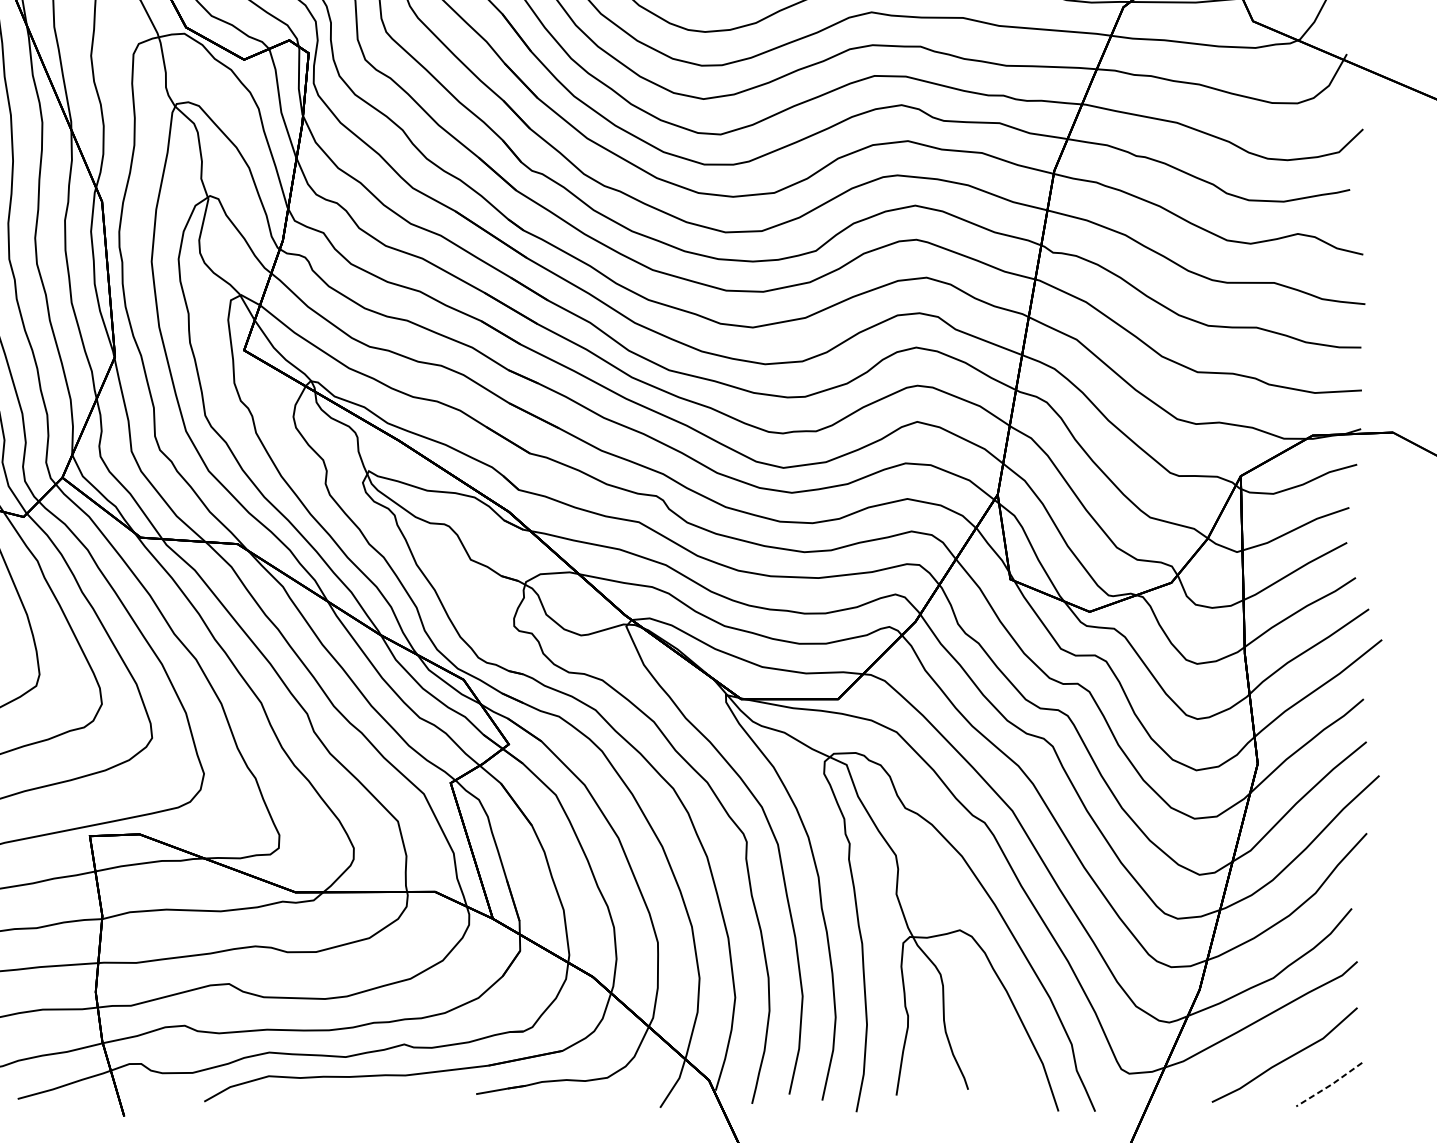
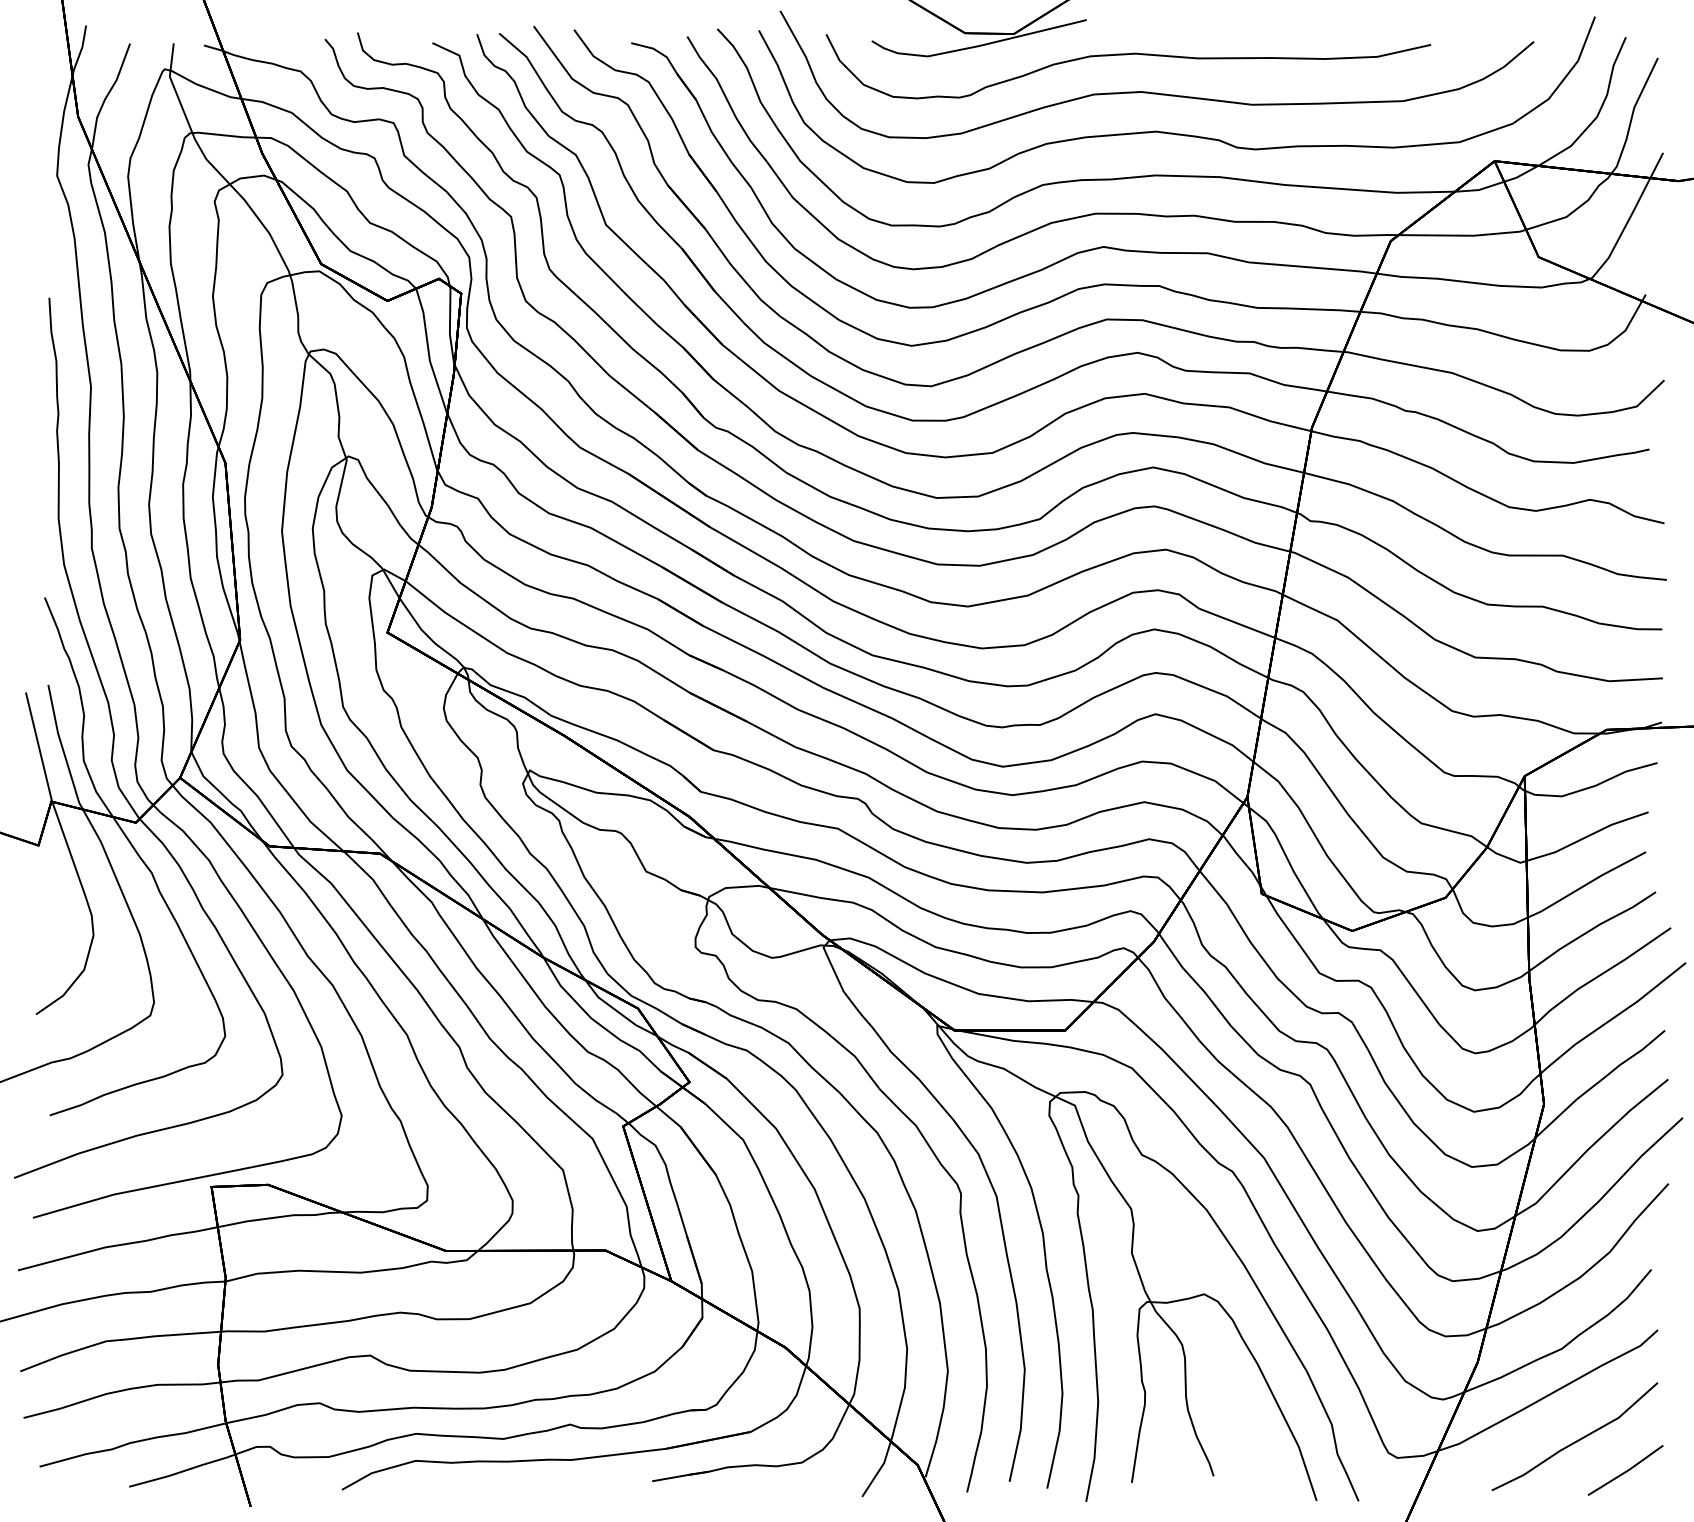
line: (1330, 1085) -> (1626, 1471), dashed -> solid

